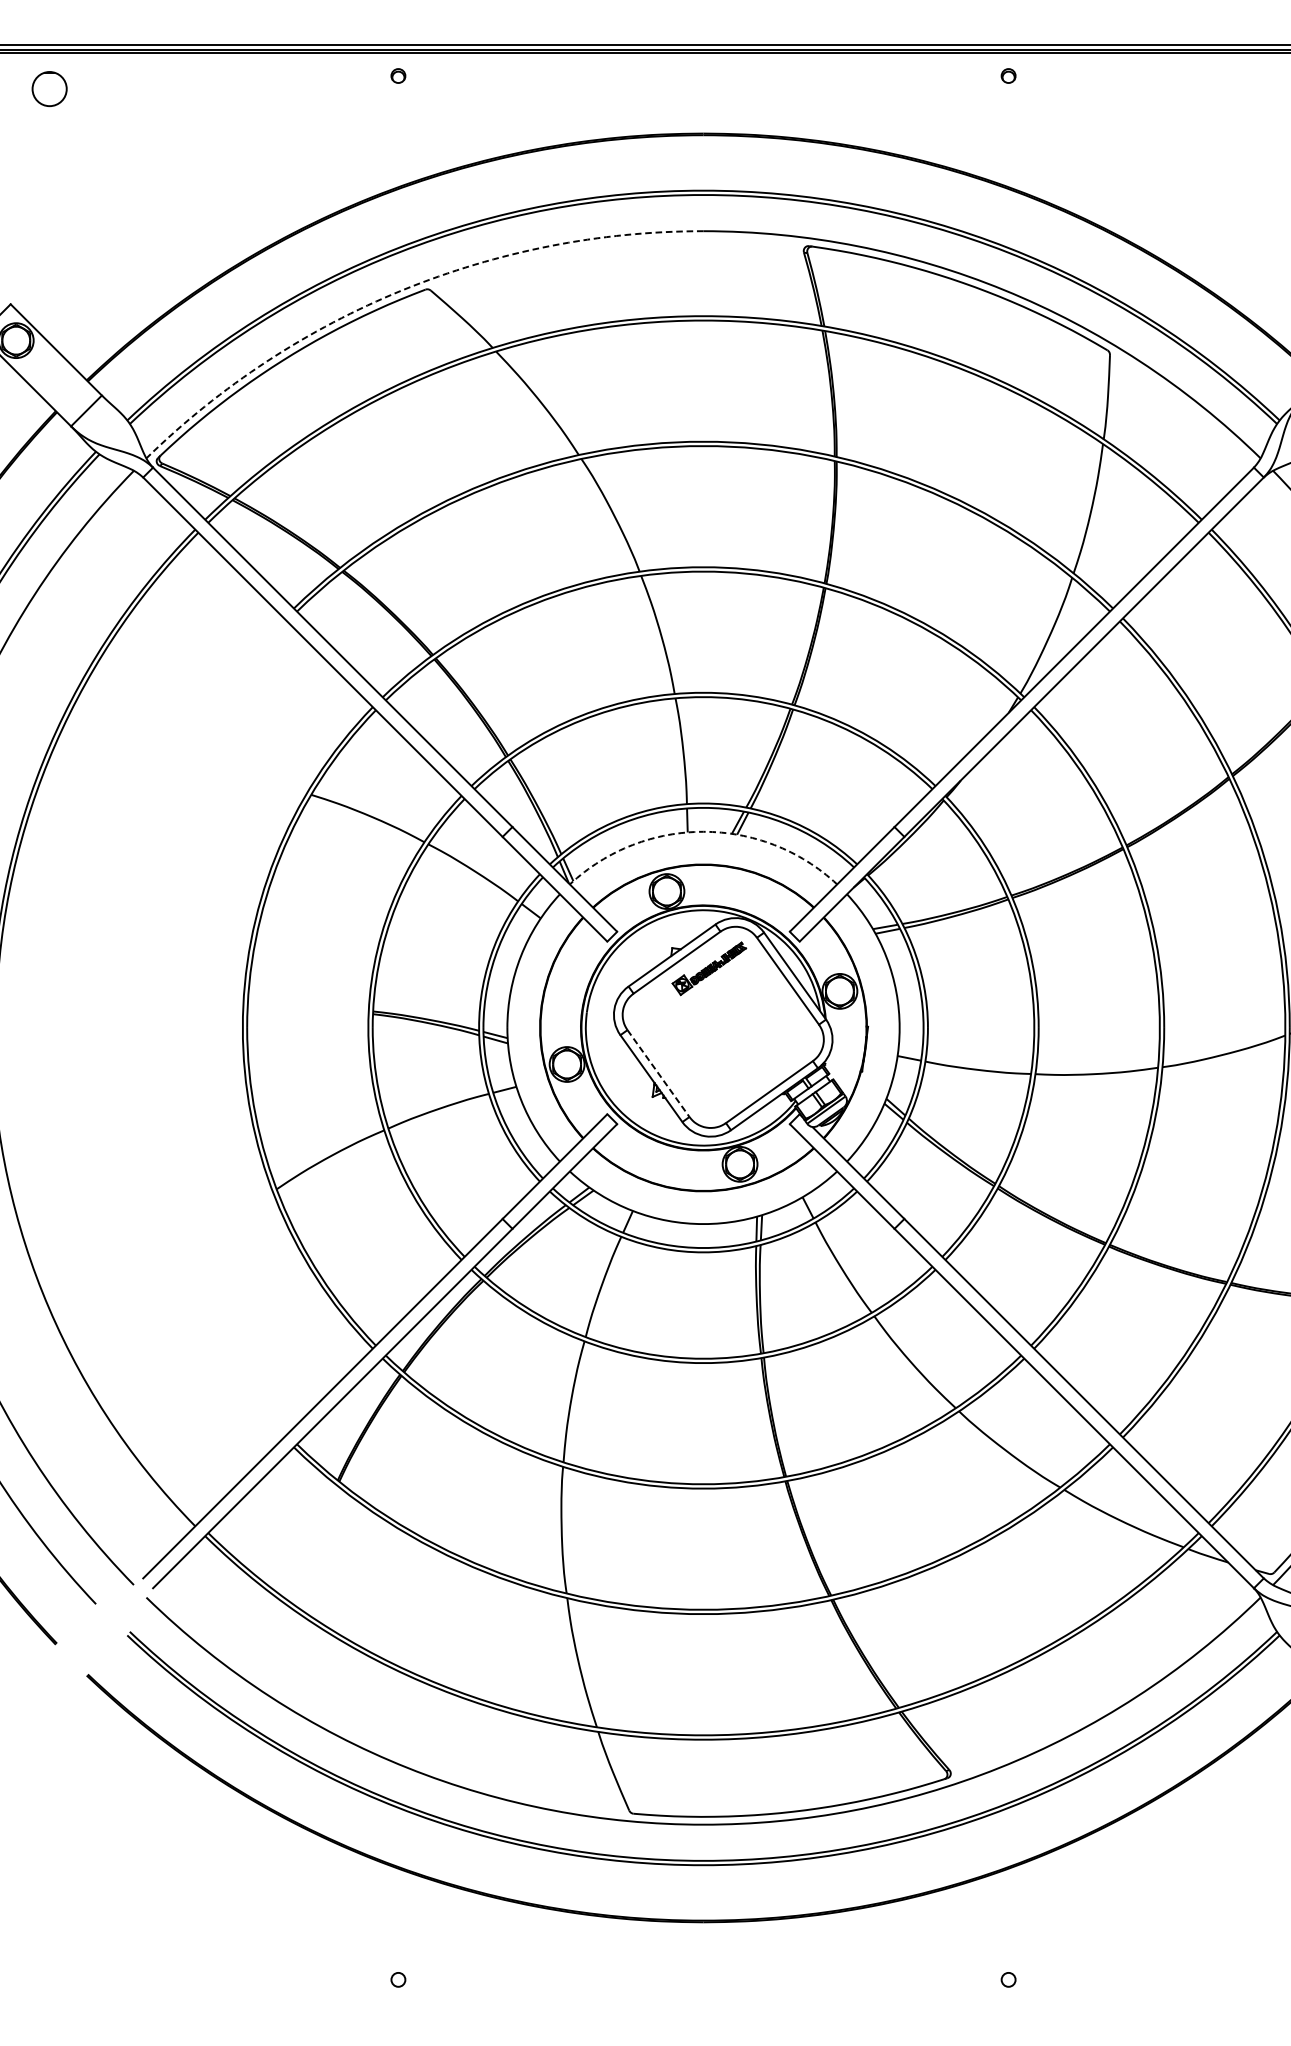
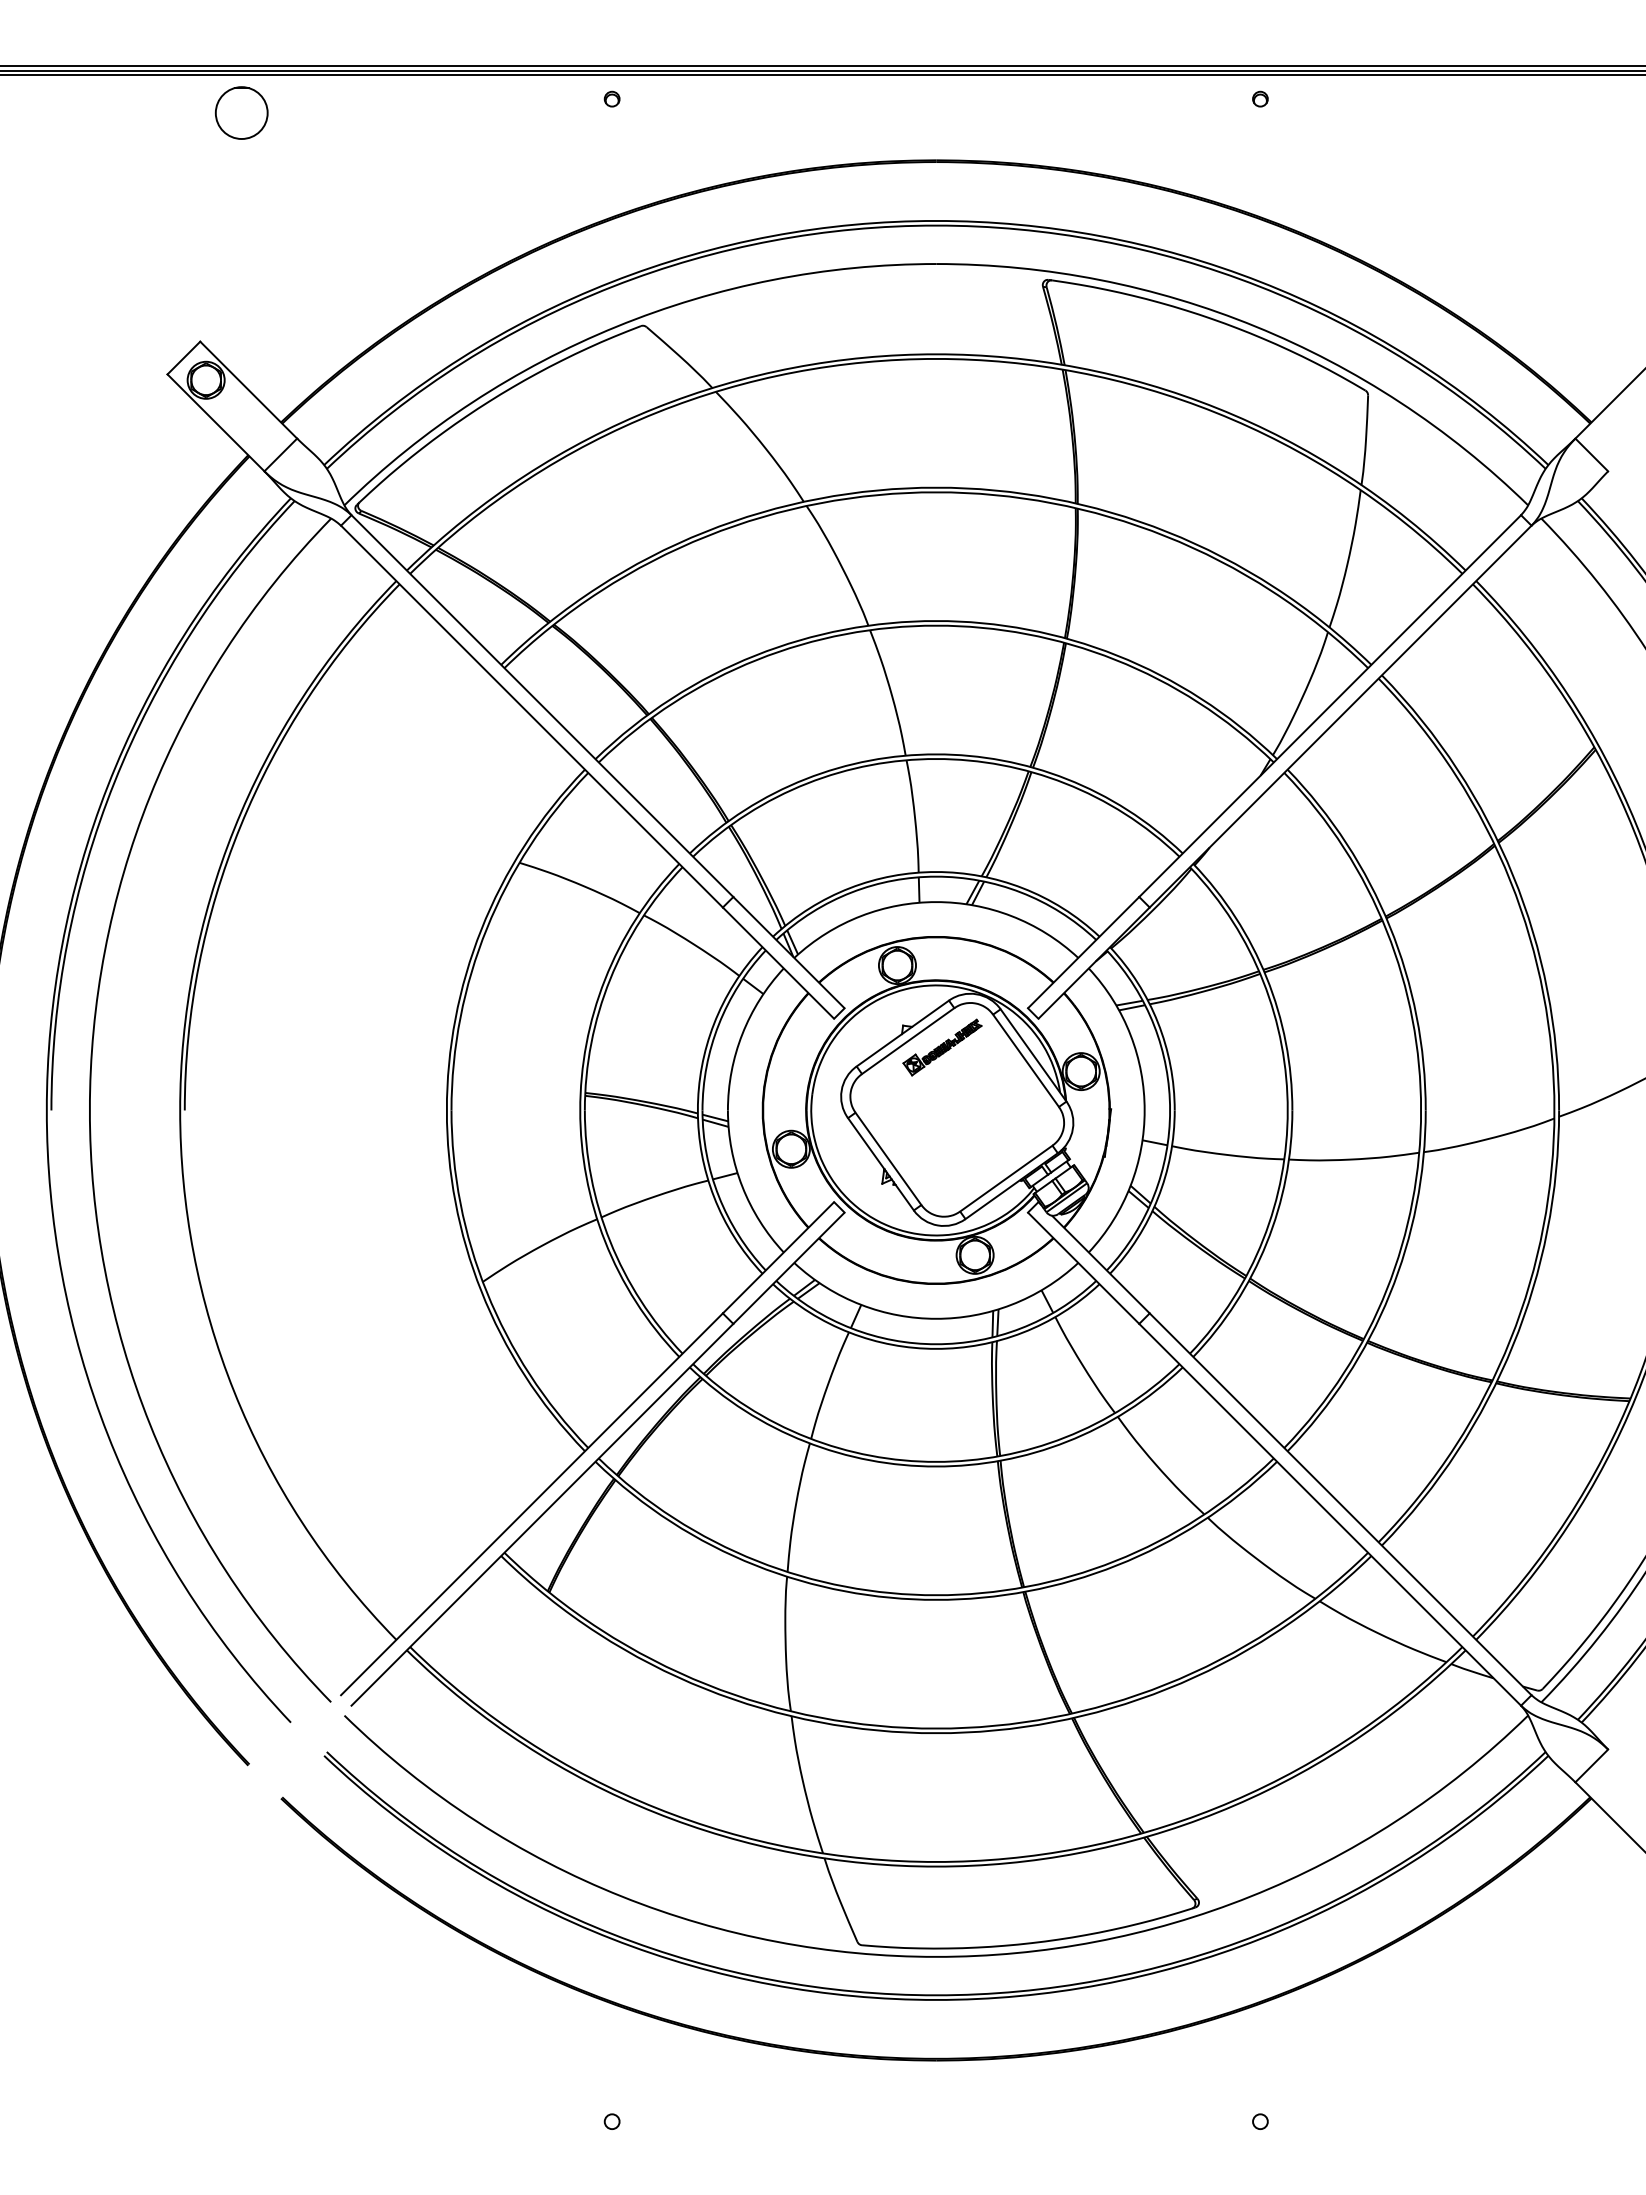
part: (49, 88) -> (241, 112), size x1.43
arc: (402, 290) -> (616, 326), dashed -> solid
arc: (703, 832) -> (936, 902), dashed -> solid
line: (658, 1073) -> (888, 1158), dashed -> solid

